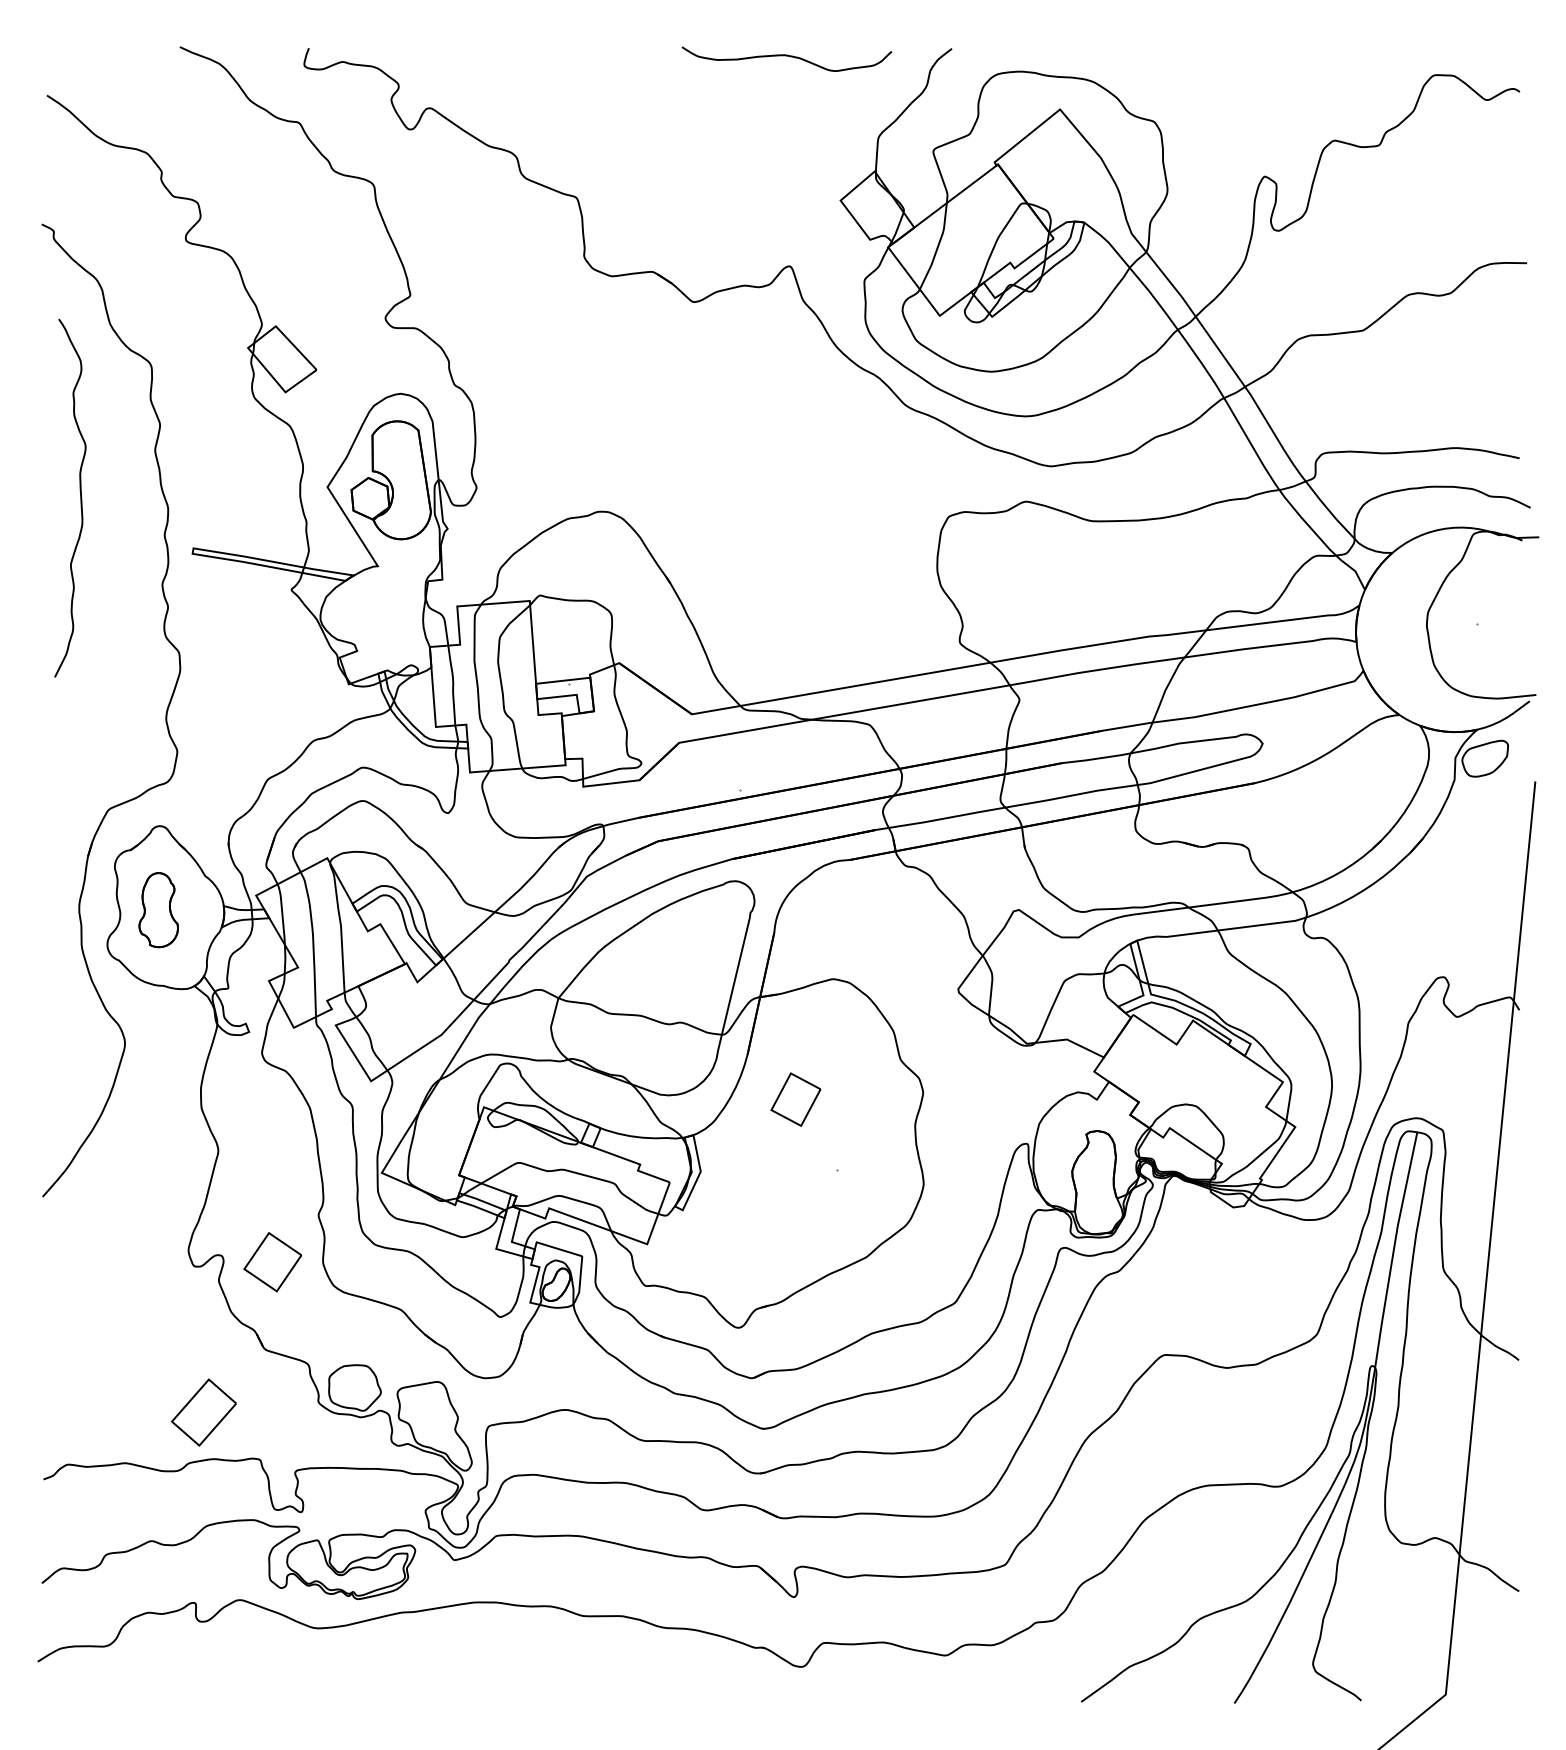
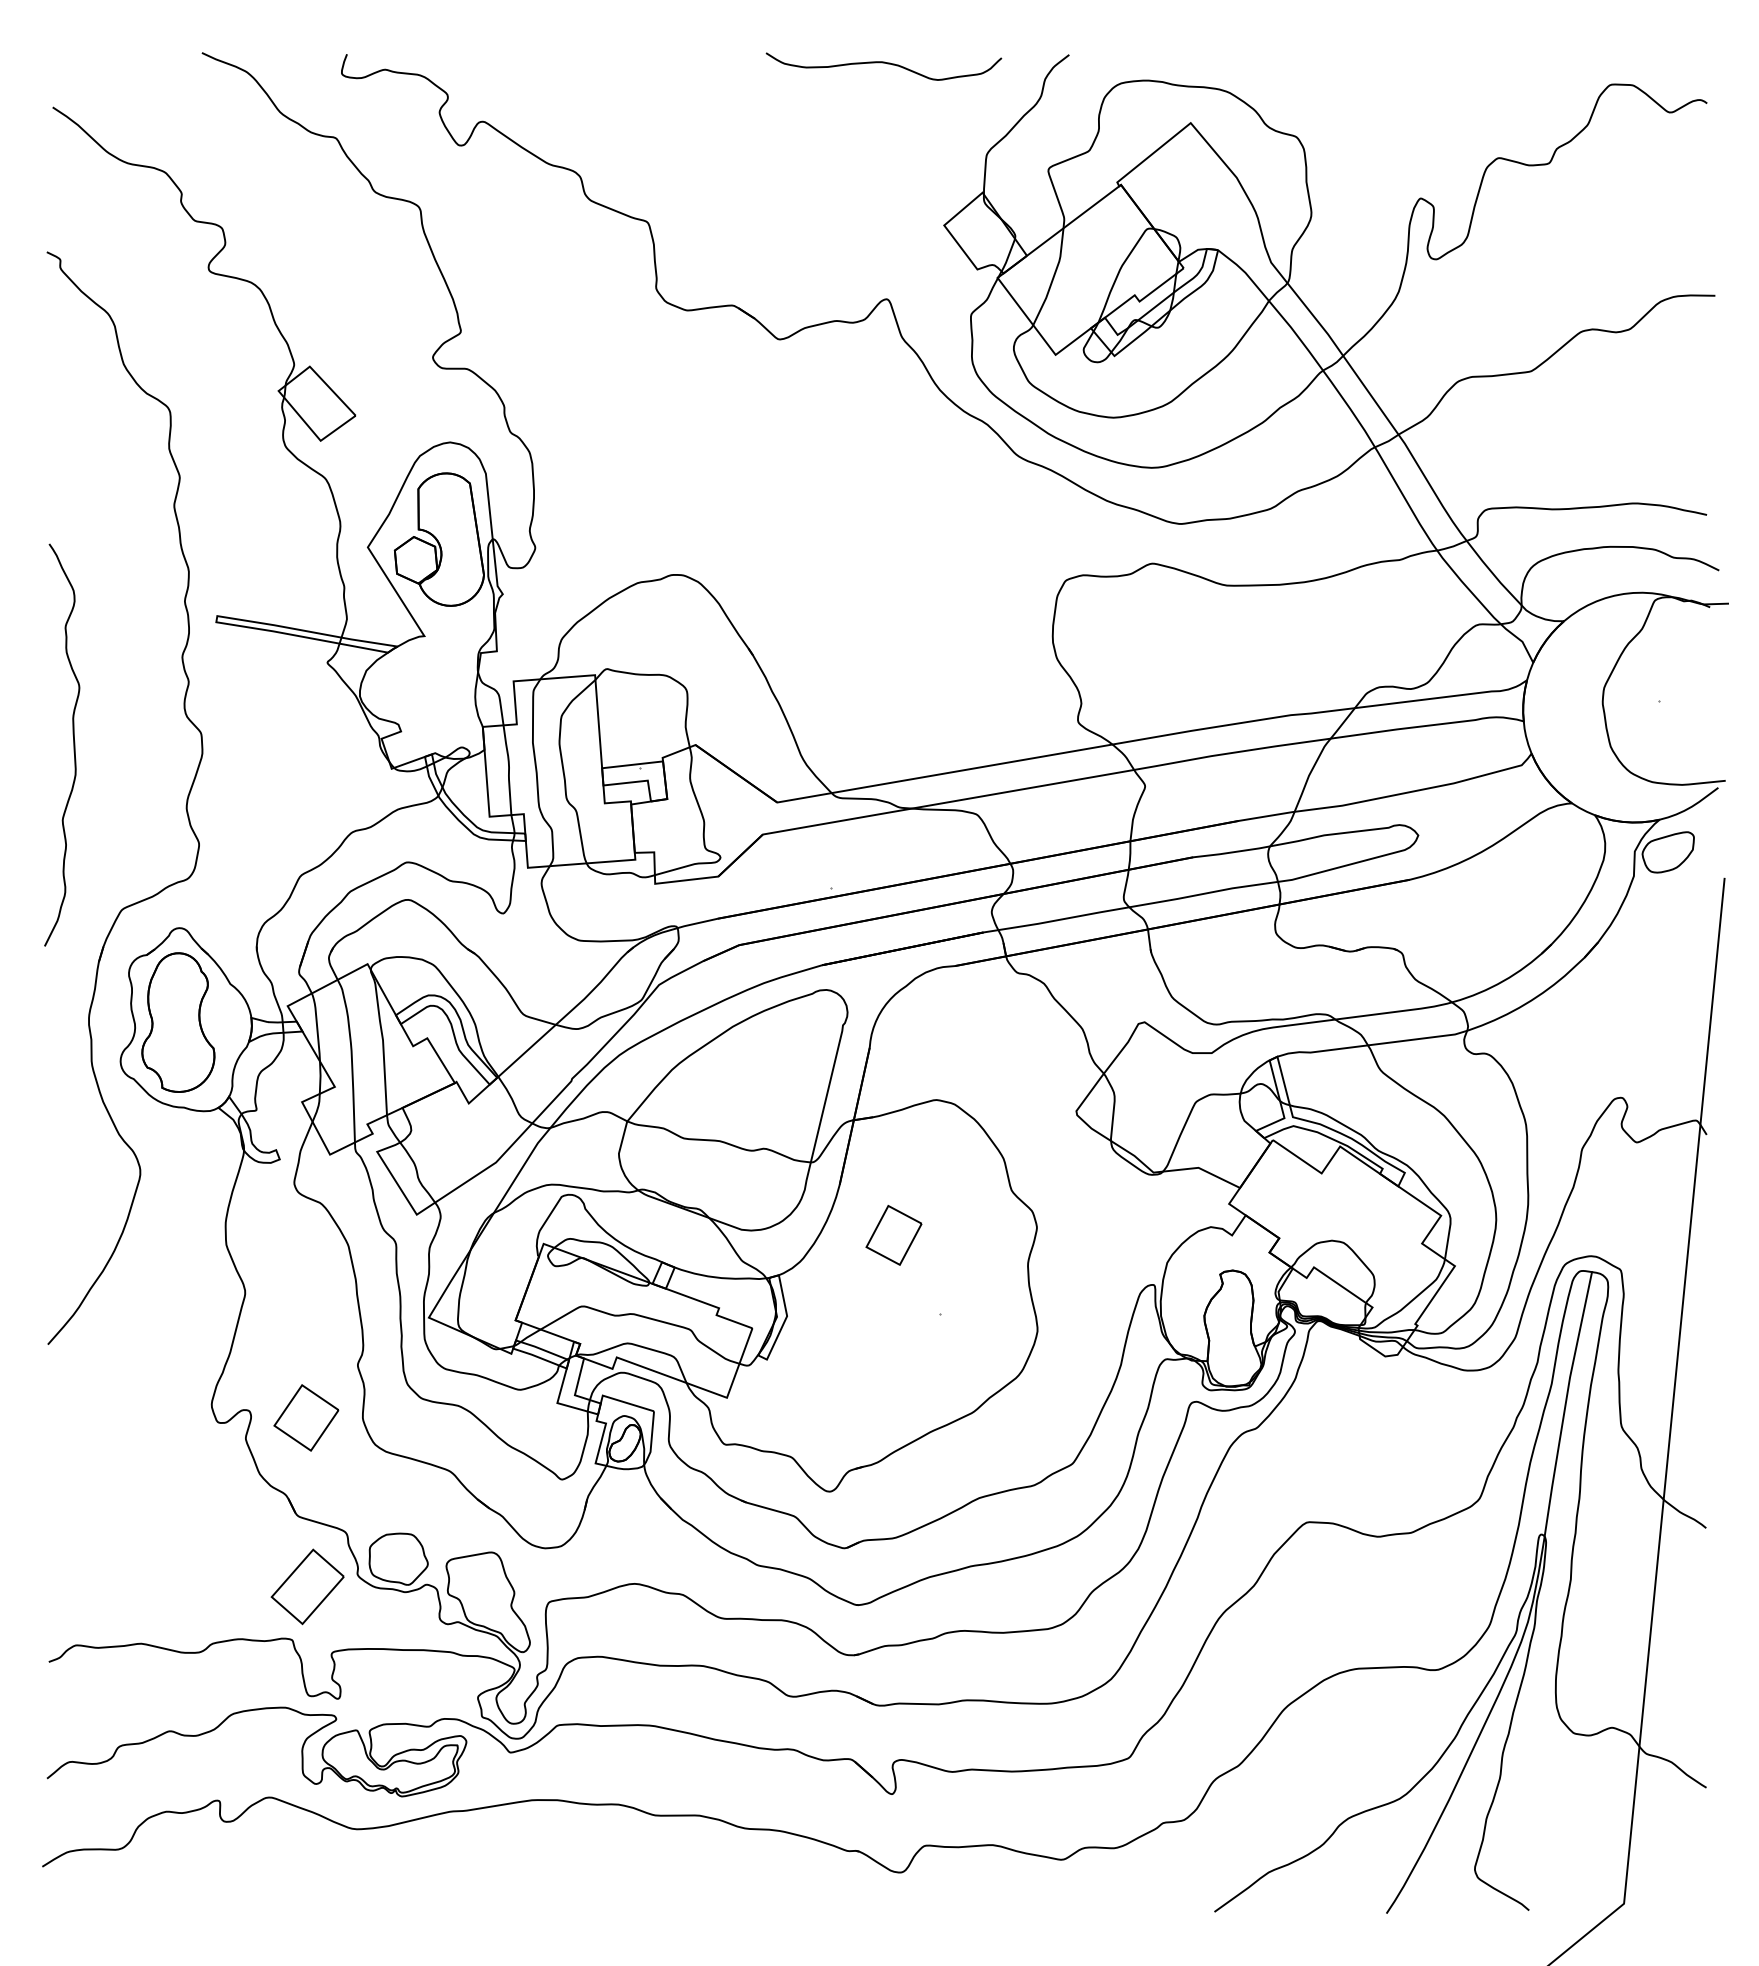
curve: (80, 497) -> (73, 744), moved
part: (158, 909) -> (177, 1021), size x1.67
part: (203, 1412) -> (307, 1586), moved

